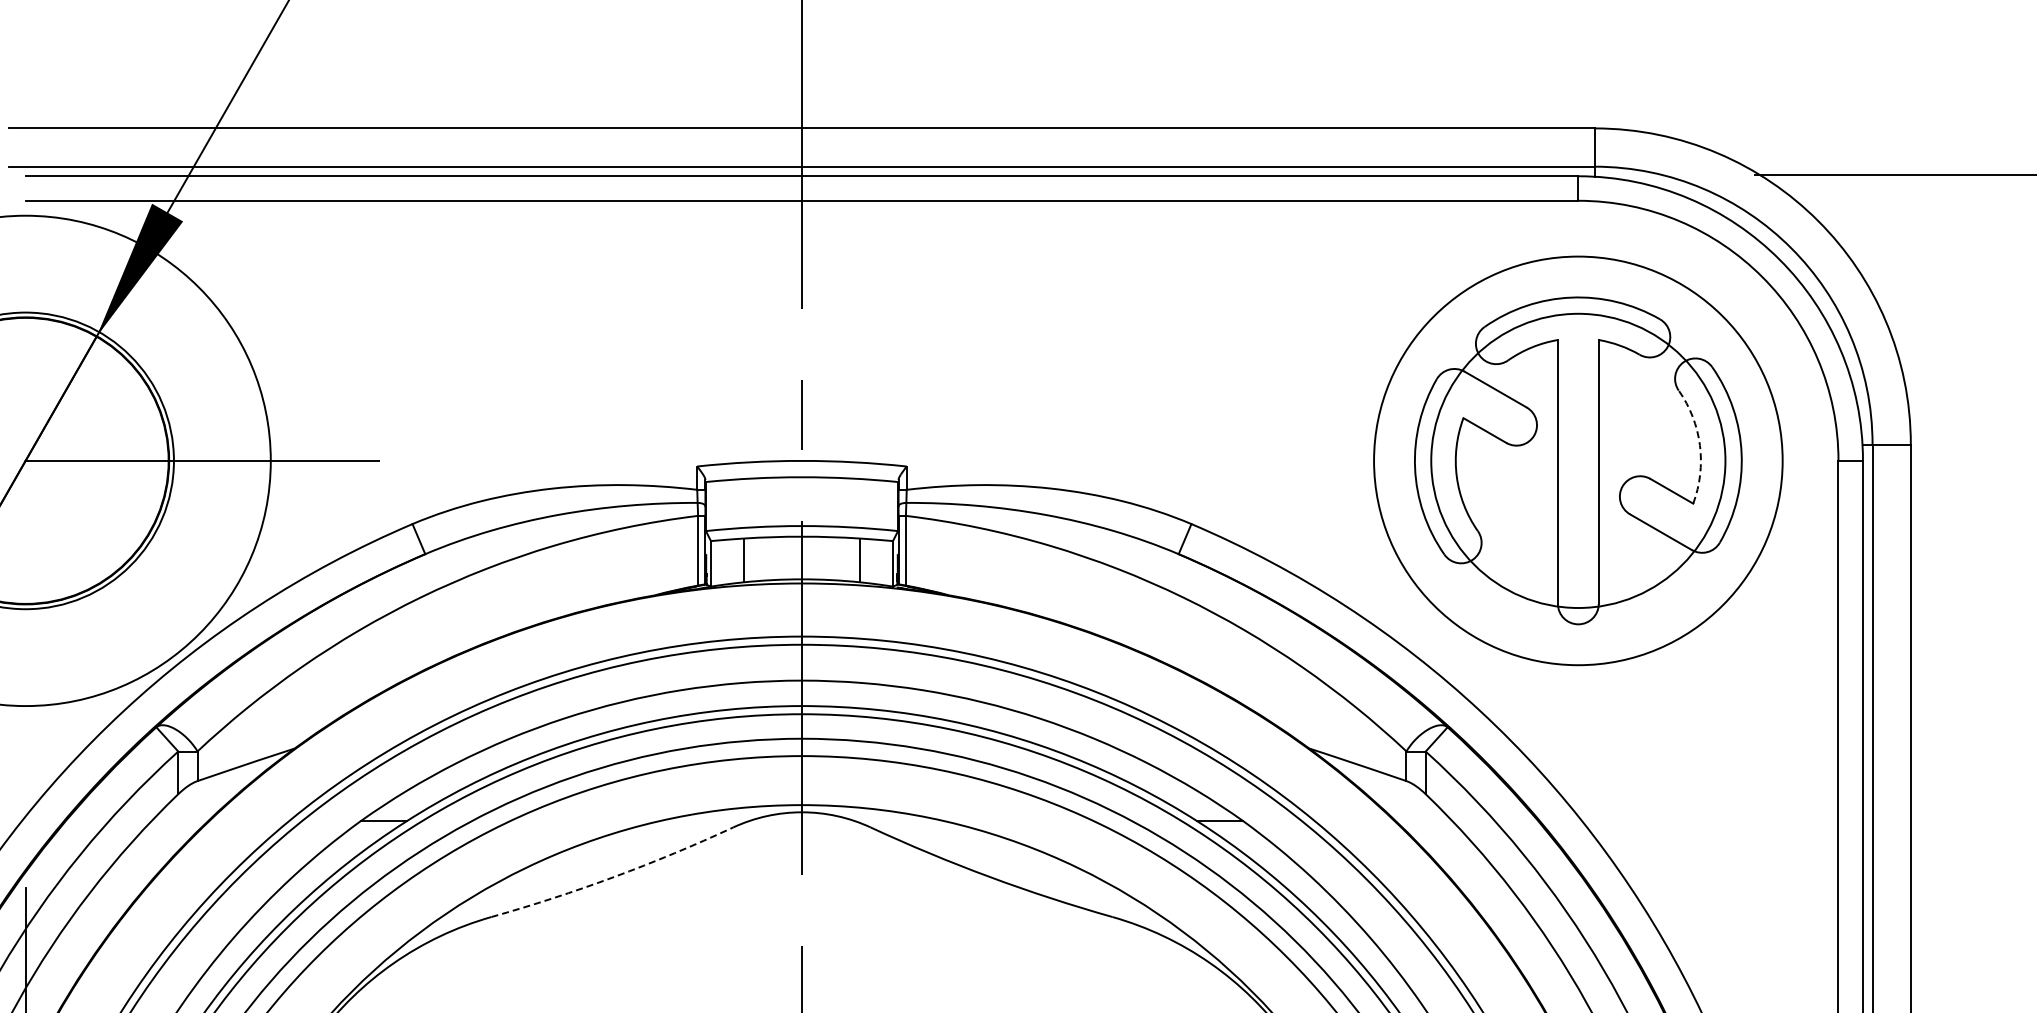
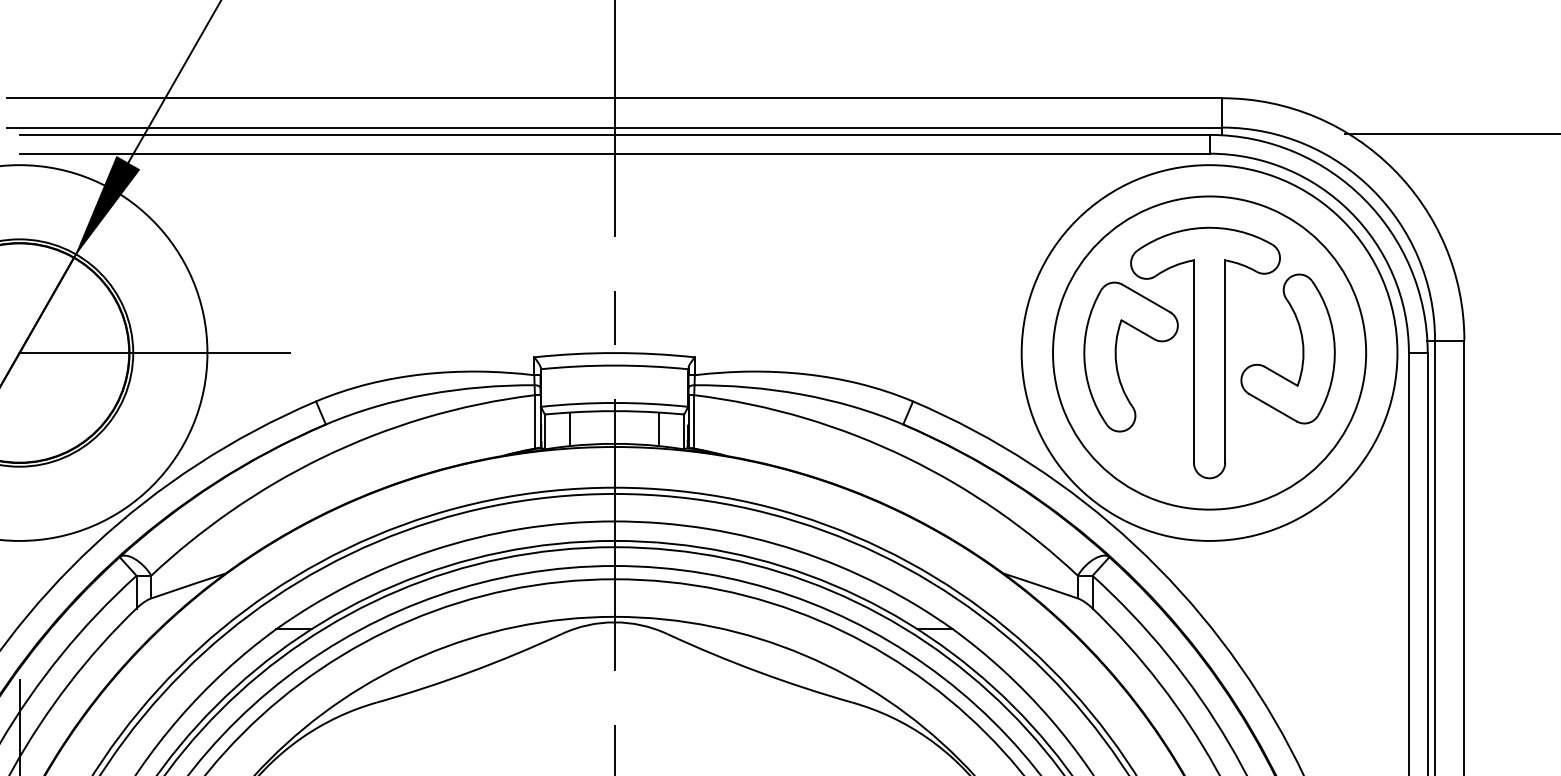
arc: (1699, 445) -> (1302, 341), dashed -> solid
circle: (1578, 460) -> (1209, 352), size x1.67
arc: (614, 877) -> (470, 672), dashed -> solid

